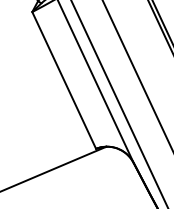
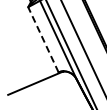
line: (64, 79) -> (43, 39), solid -> dashed

